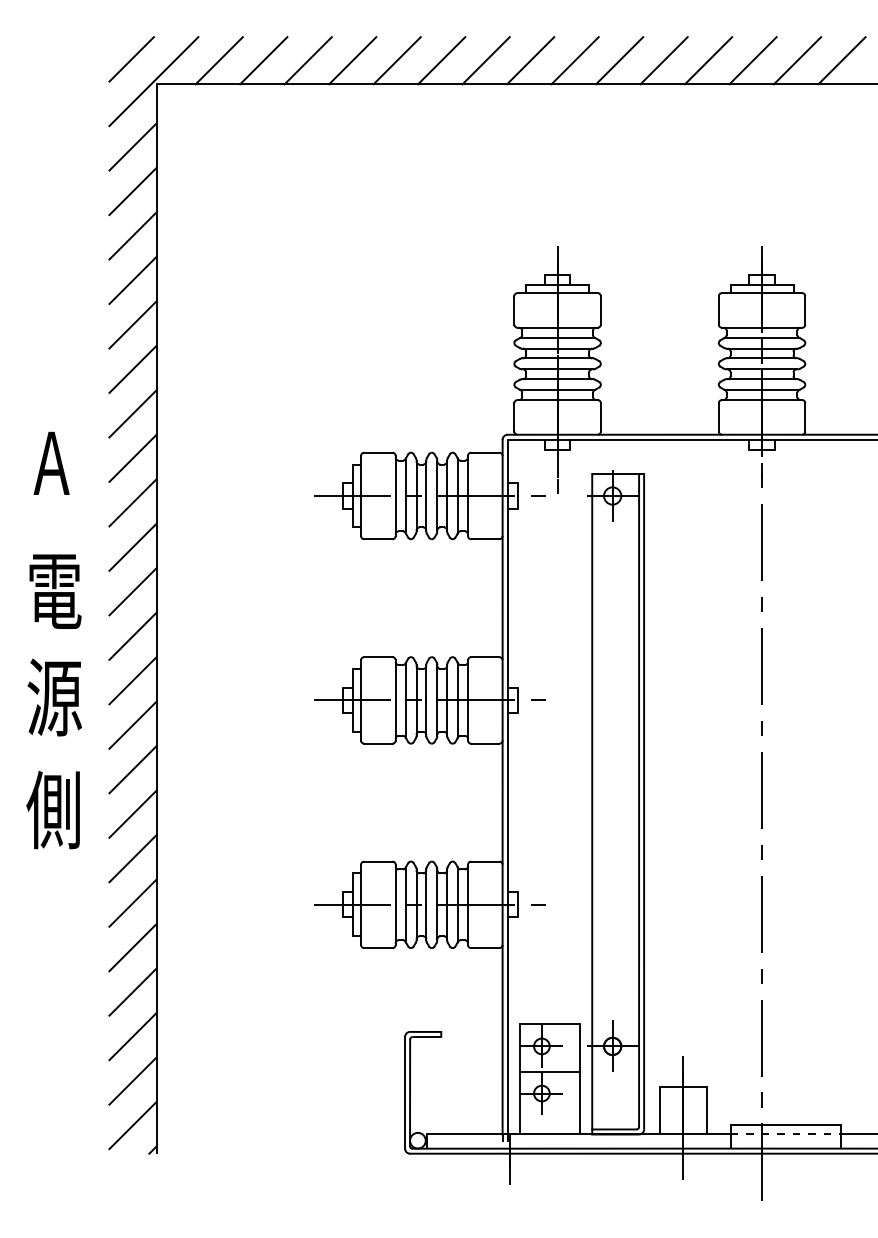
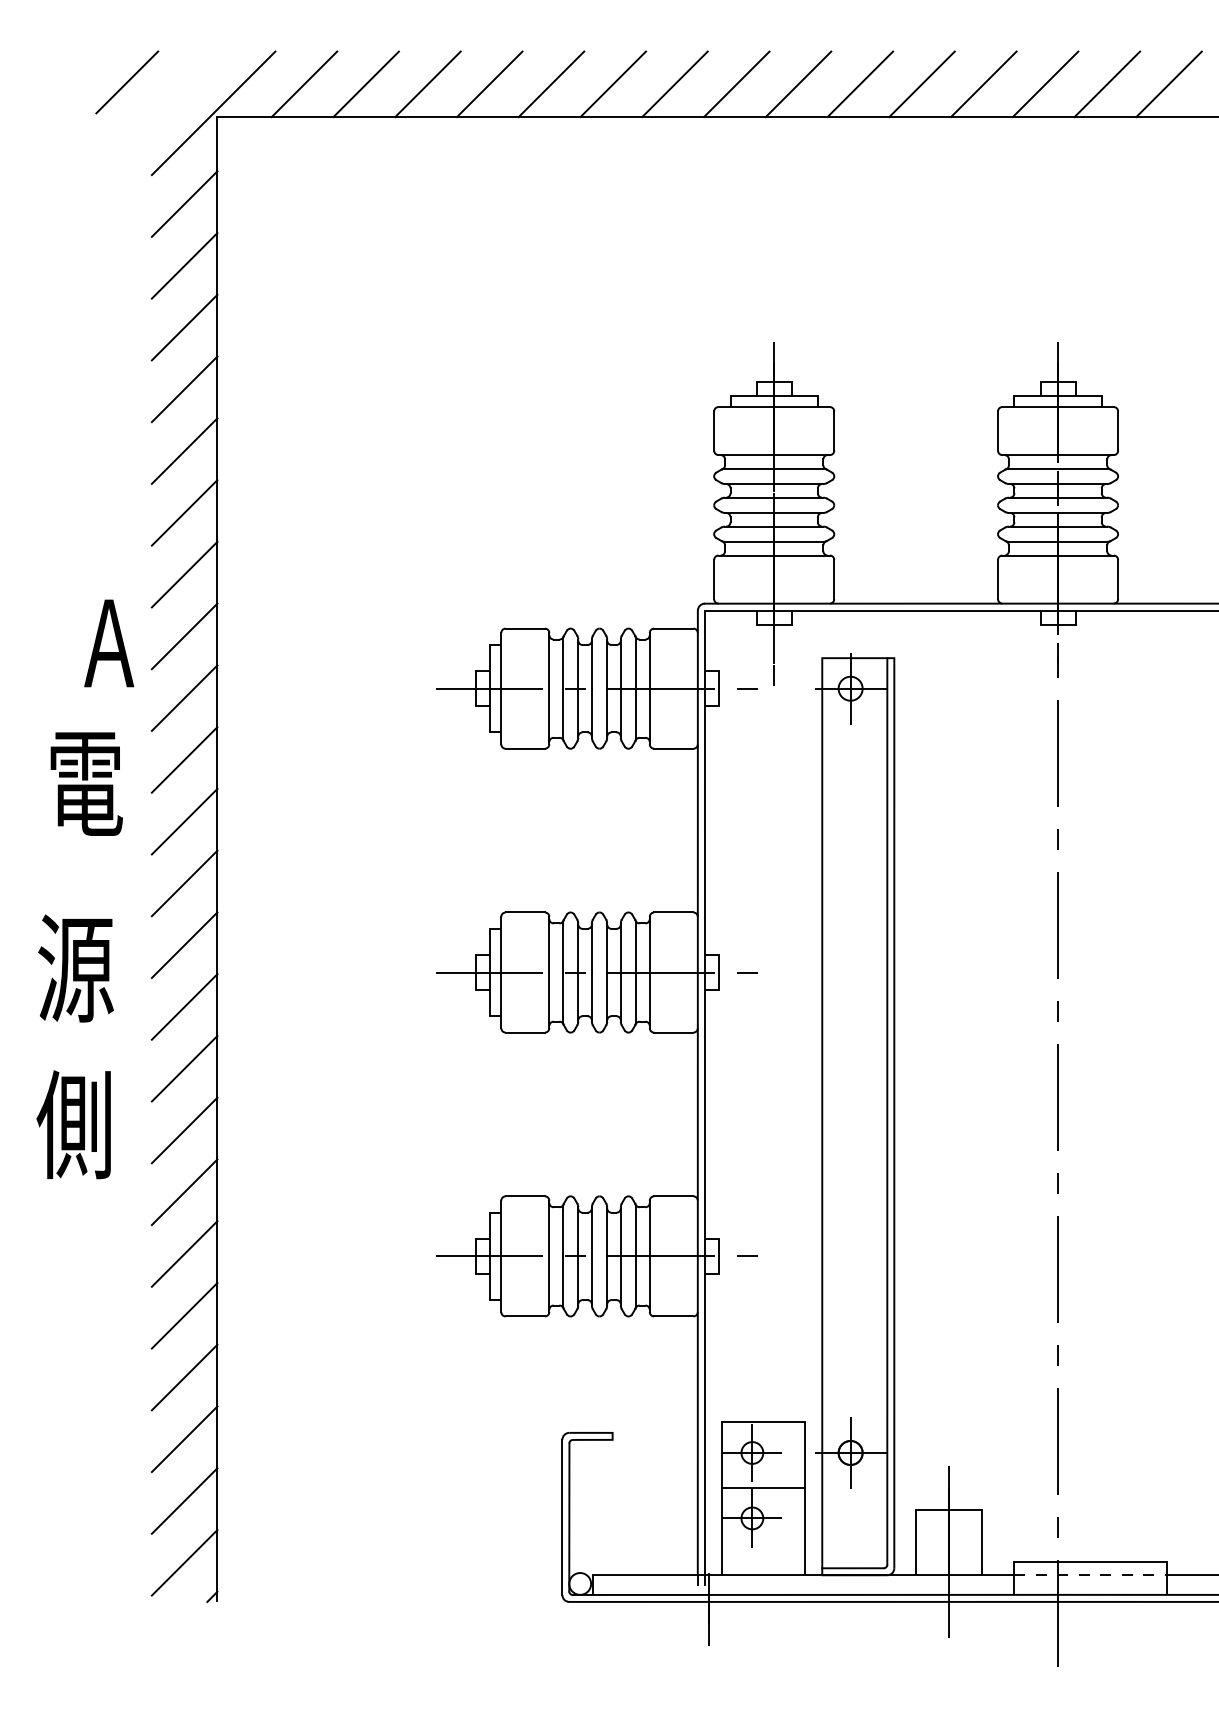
line: (131, 59) -> (126, 82), moved
text: (51, 462) -> (108, 642), moved
text: (55, 591) -> (86, 783), moved

